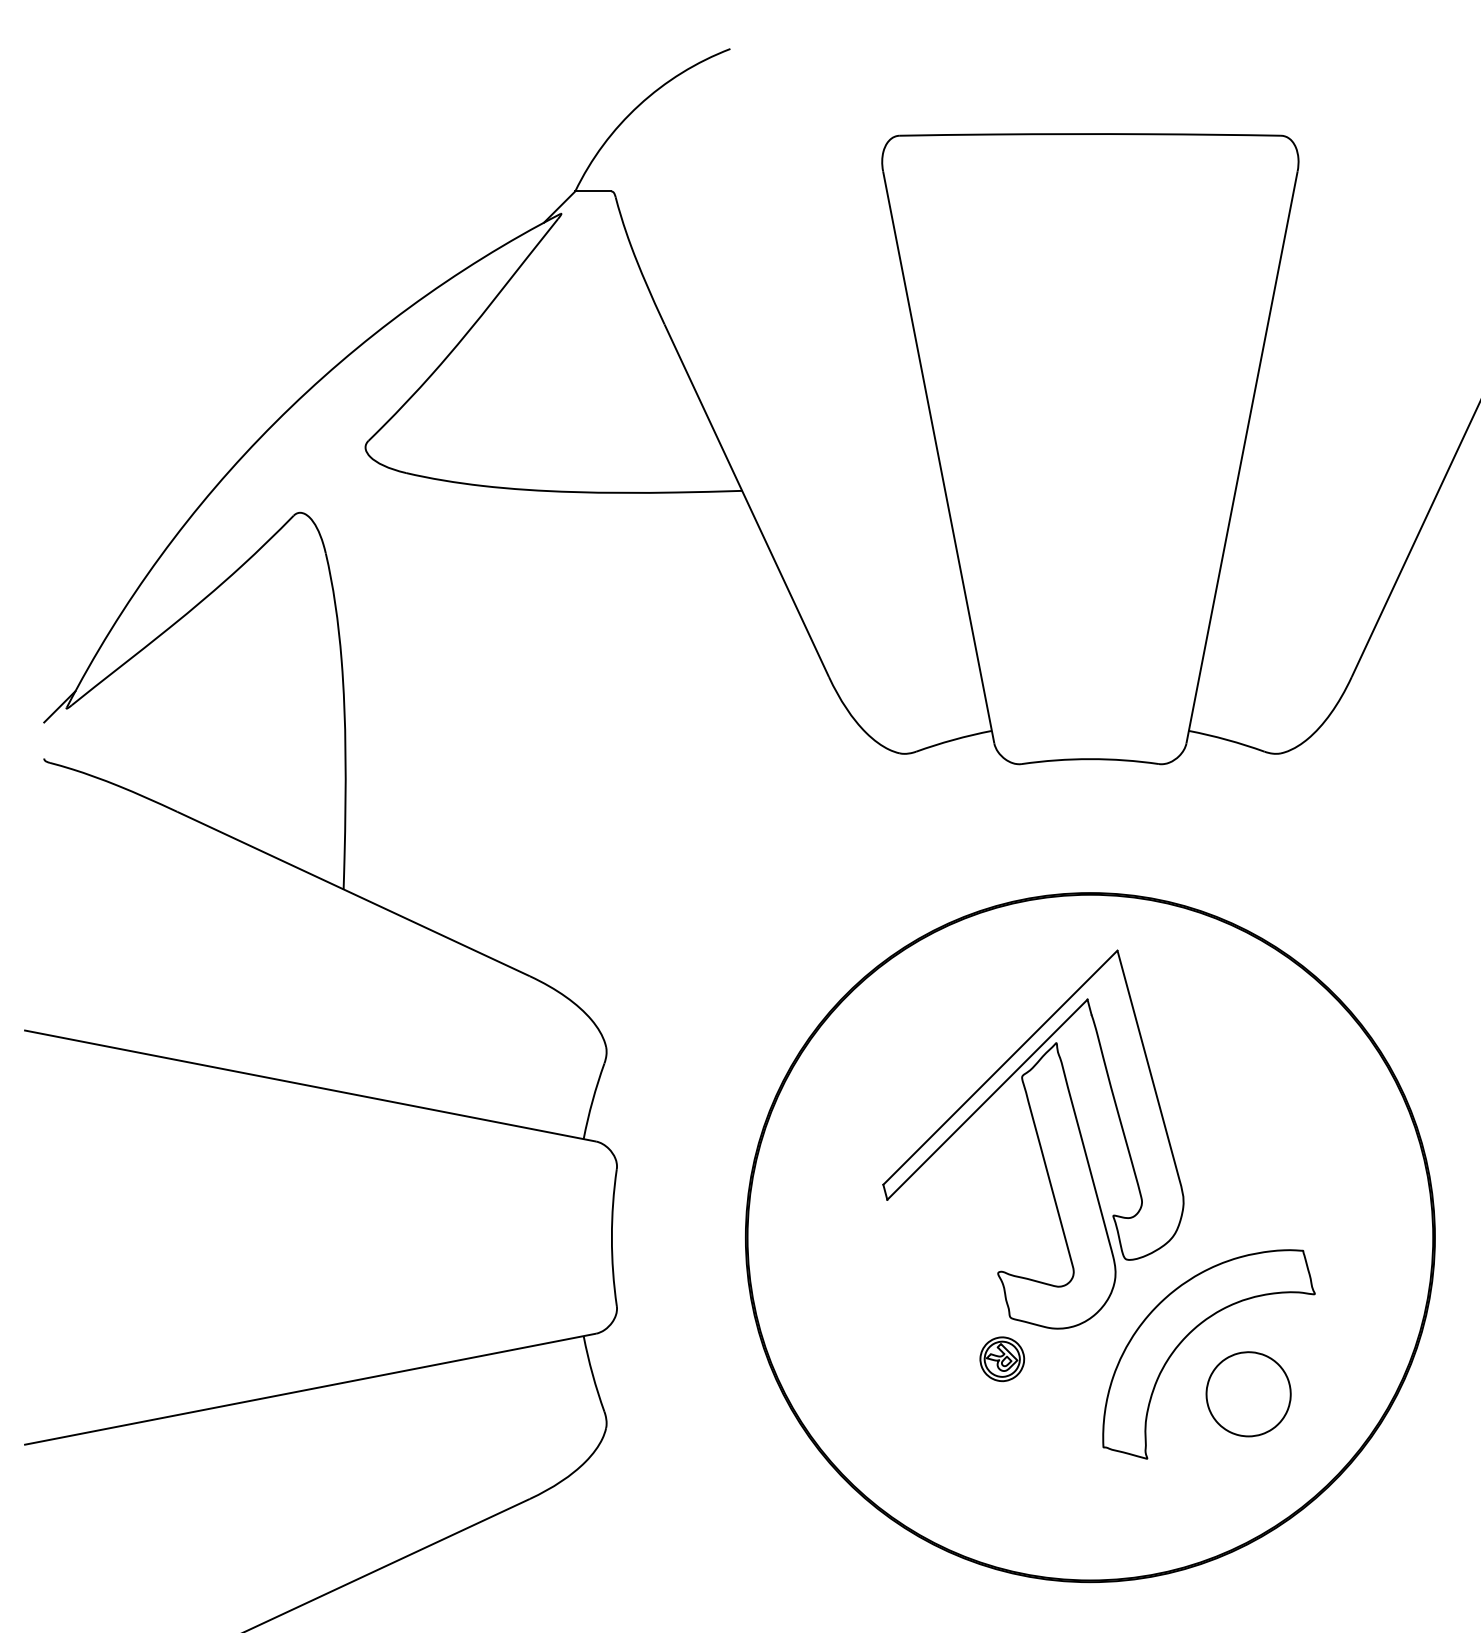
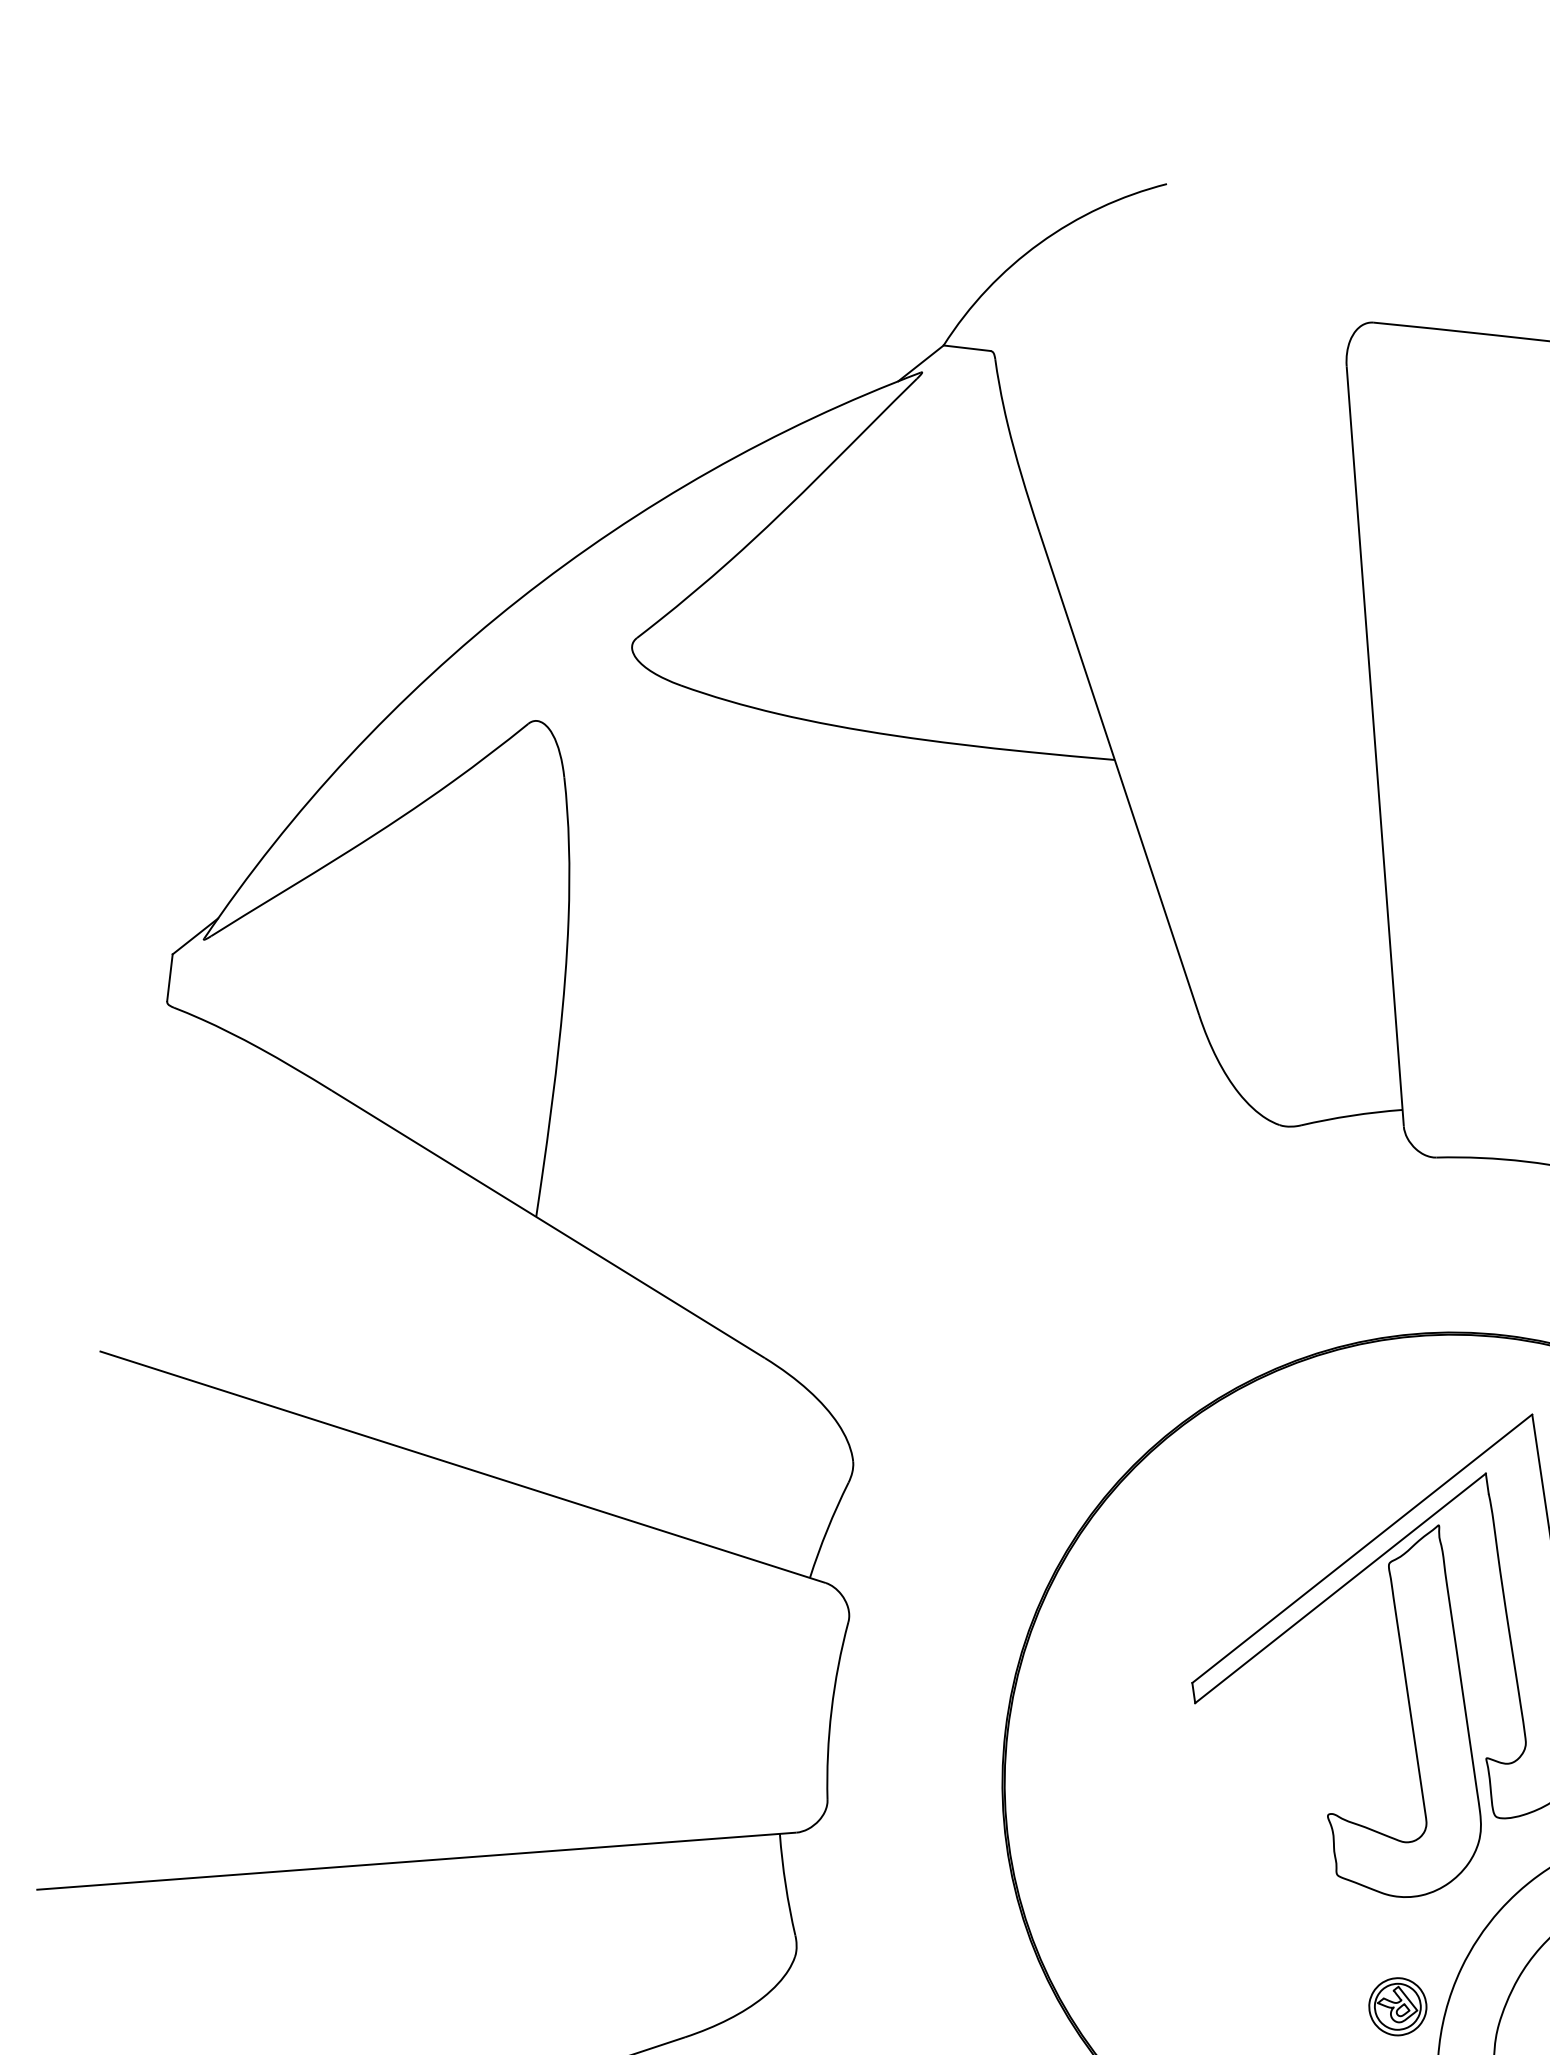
line: (44, 740) -> (170, 977), added
part: (1002, 1359) -> (1398, 2007), moved

